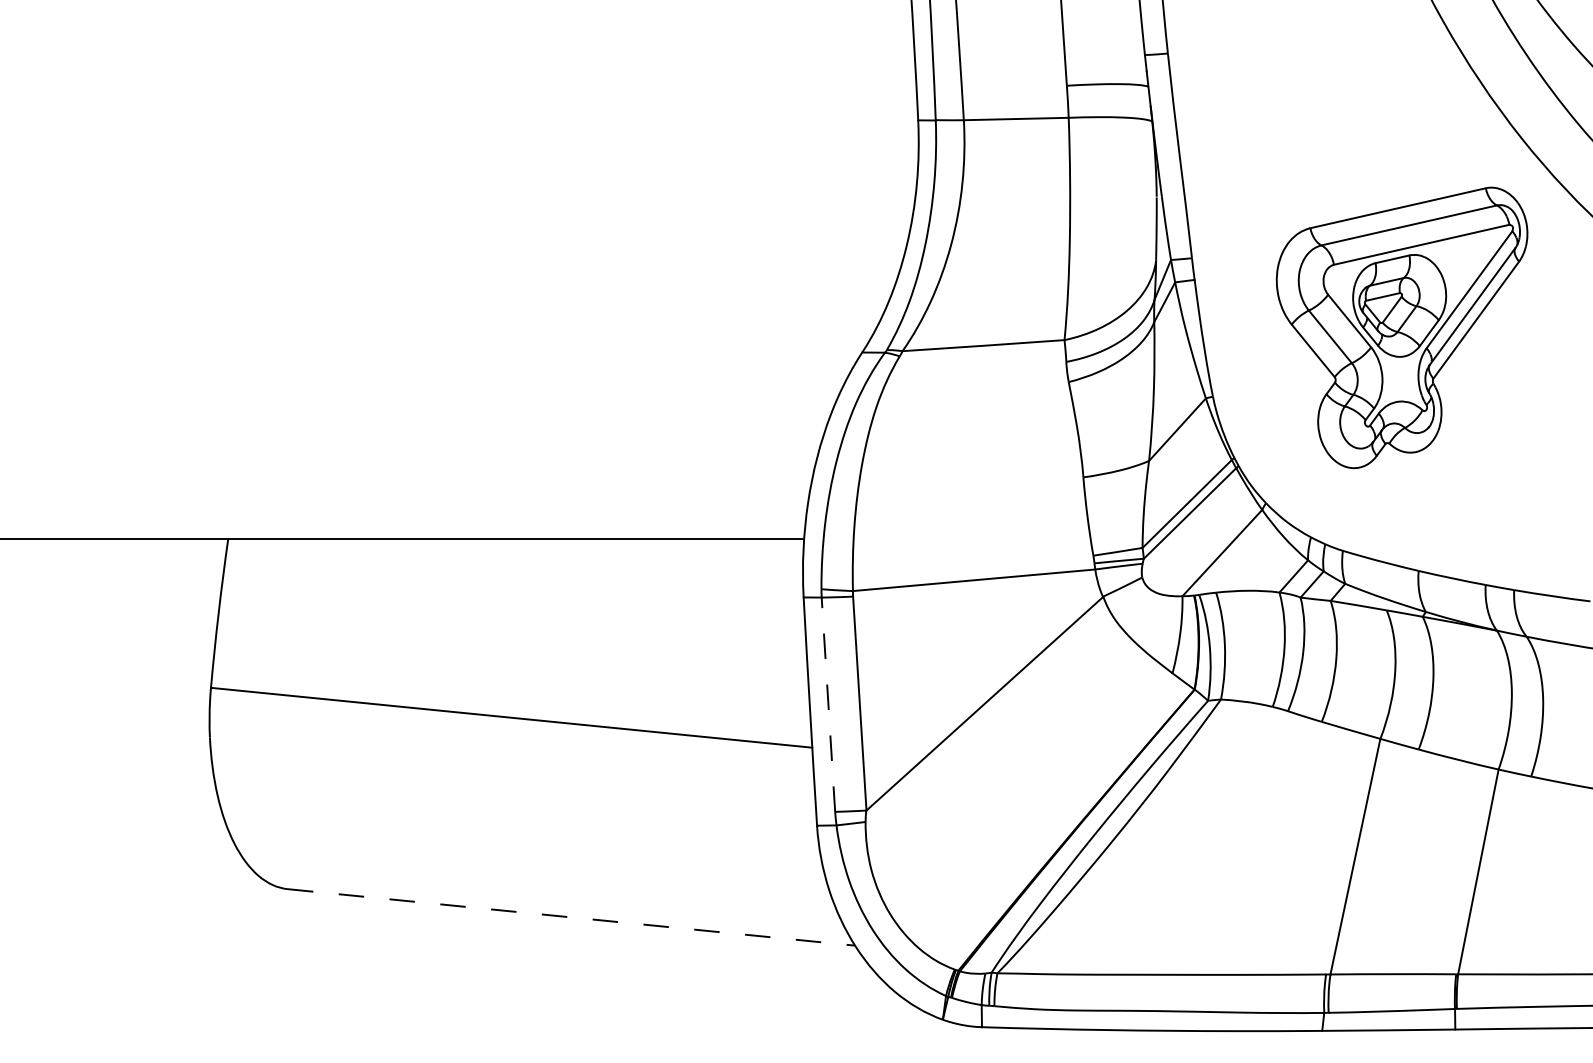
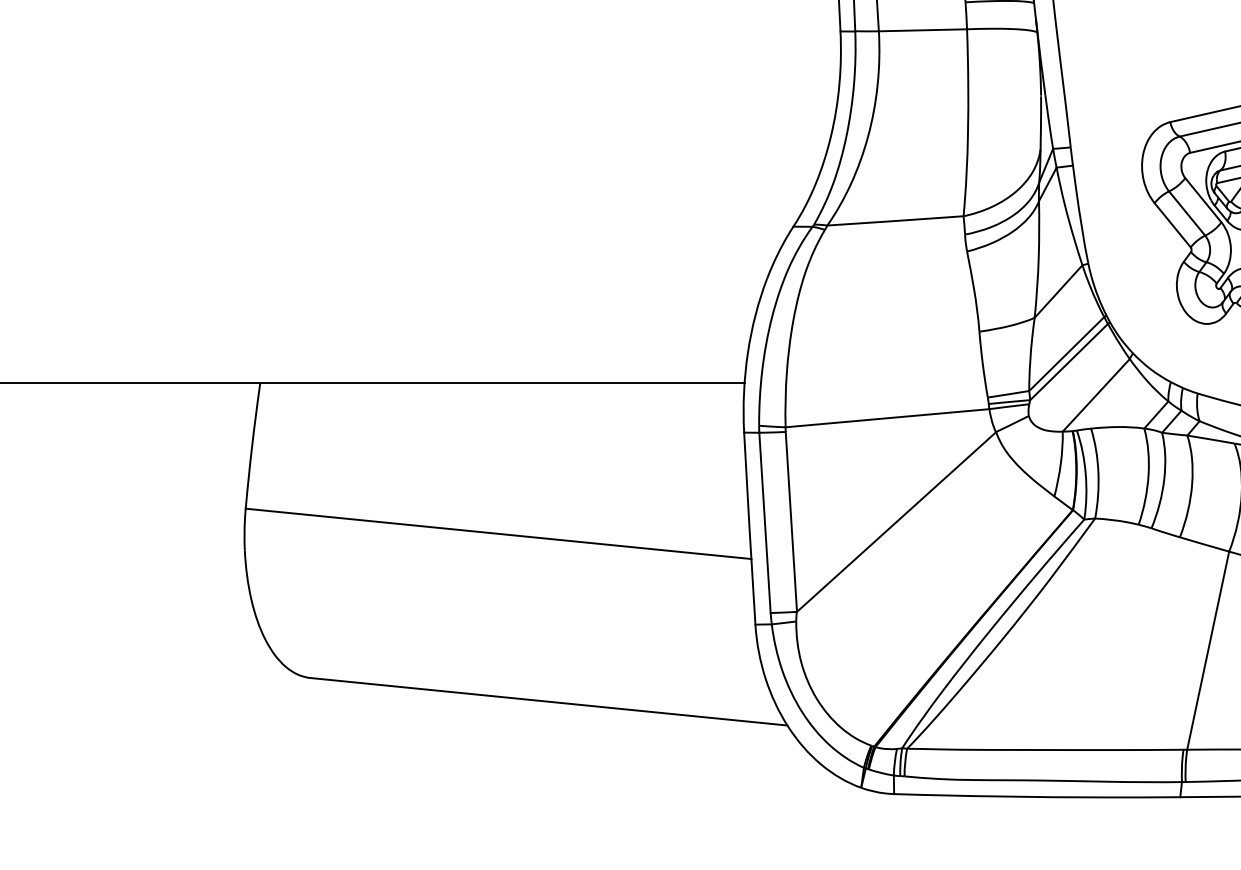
line: (828, 704) -> (765, 522), dashed -> solid
line: (572, 917) -> (549, 701), dashed -> solid

